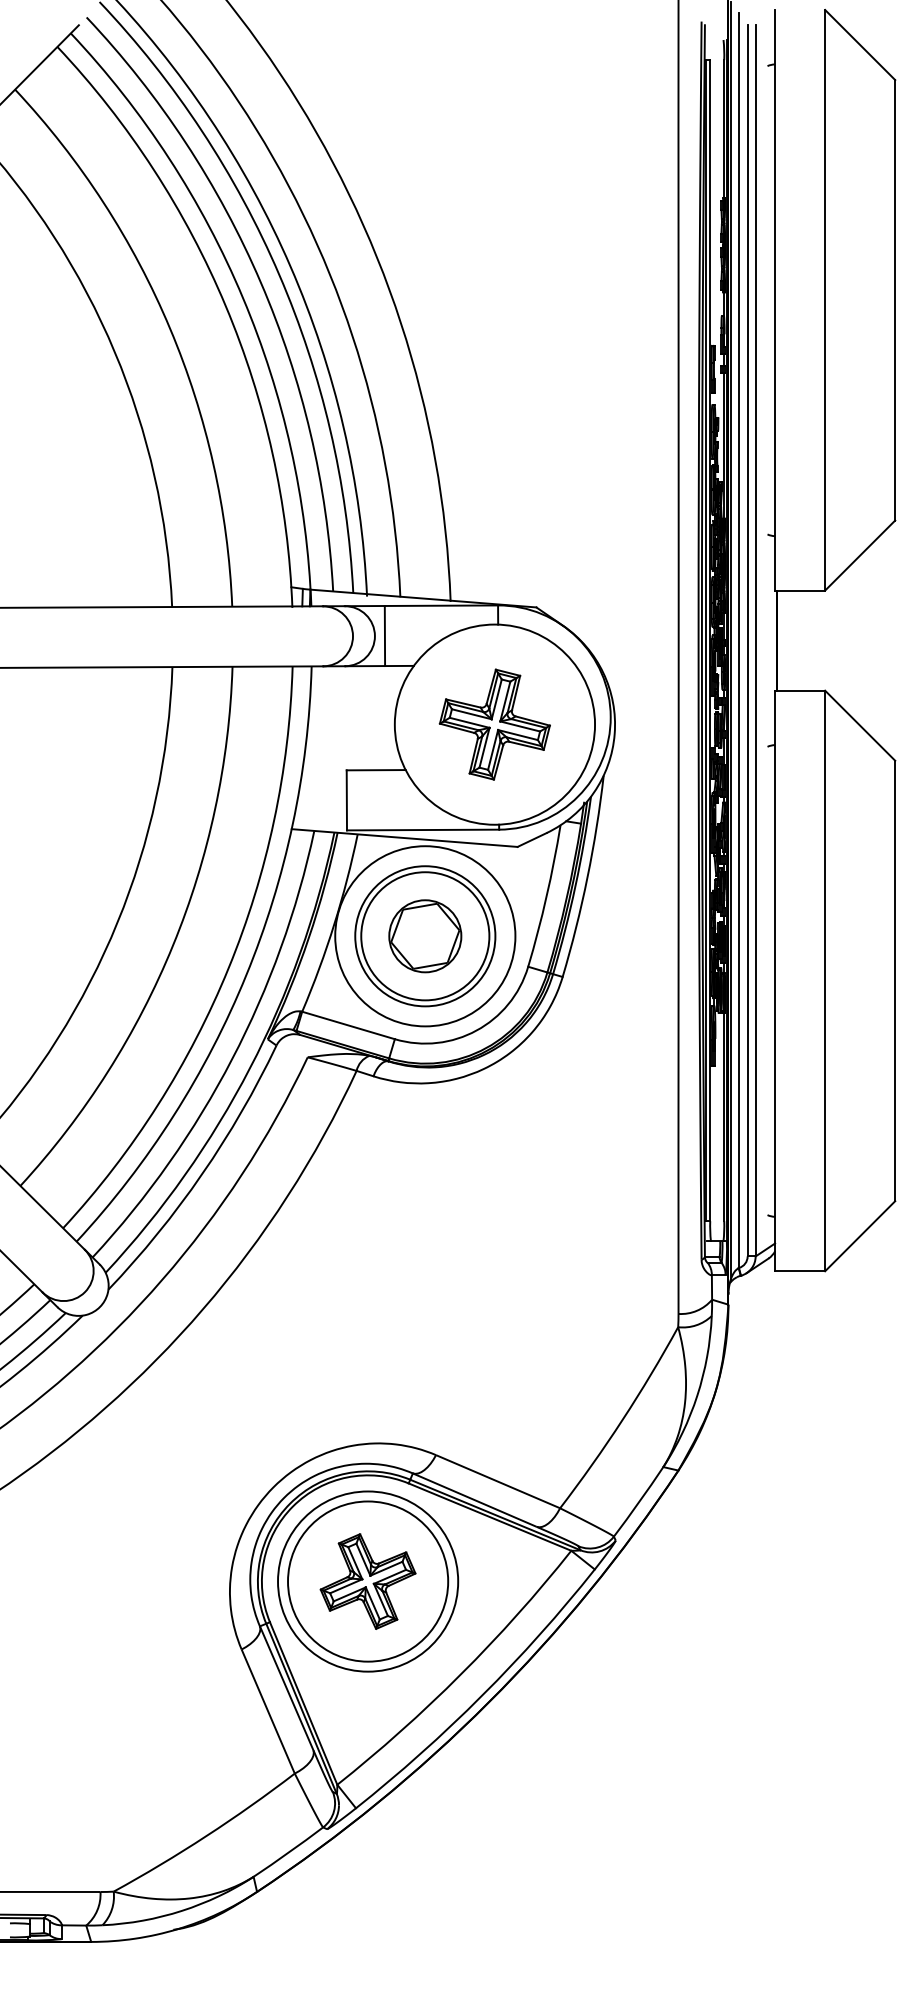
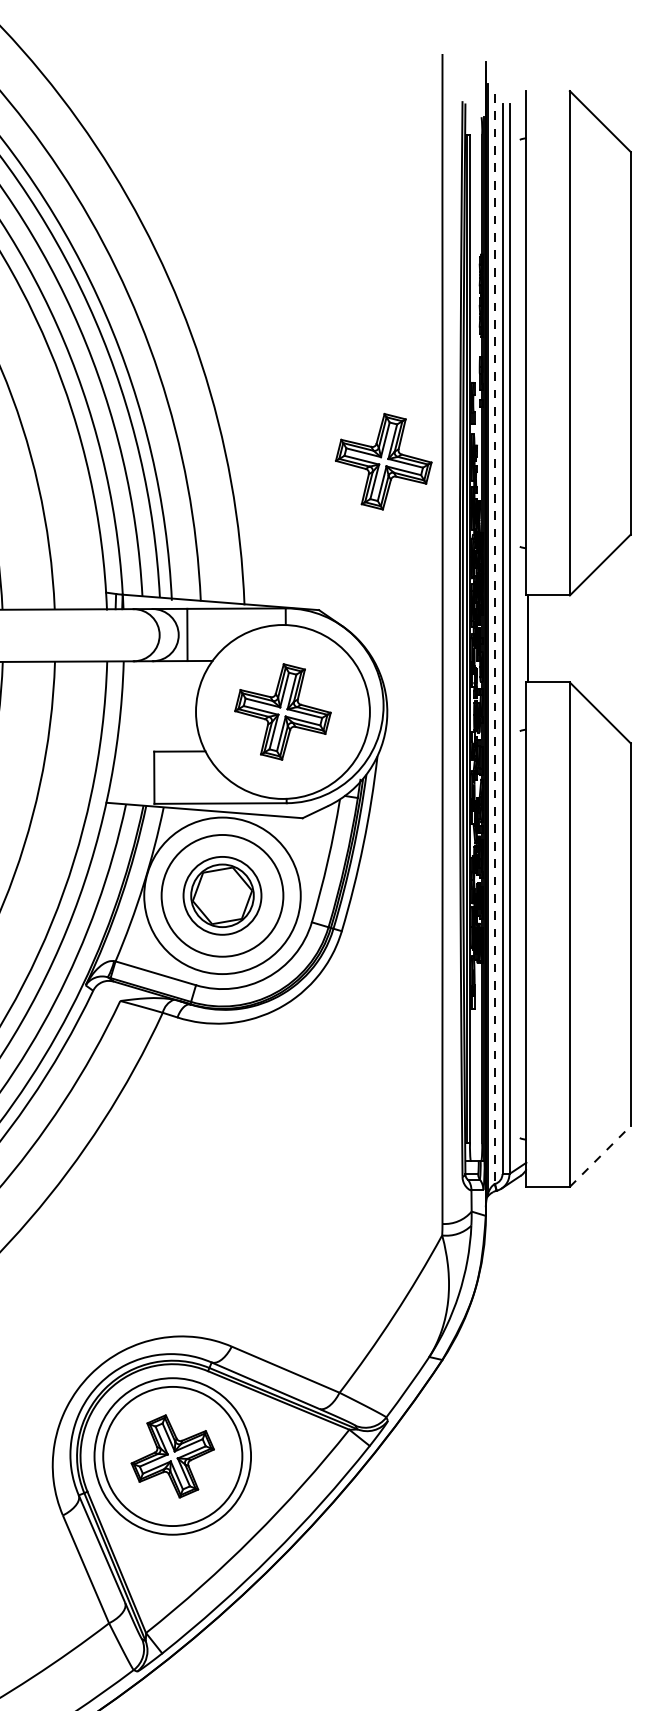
part: (610, 436) -> (383, 461), added
line: (738, 641) -> (494, 639), solid -> dashed
circle: (425, 936) -> (222, 896), size x0.7
line: (860, 1236) -> (600, 1156), solid -> dashed

